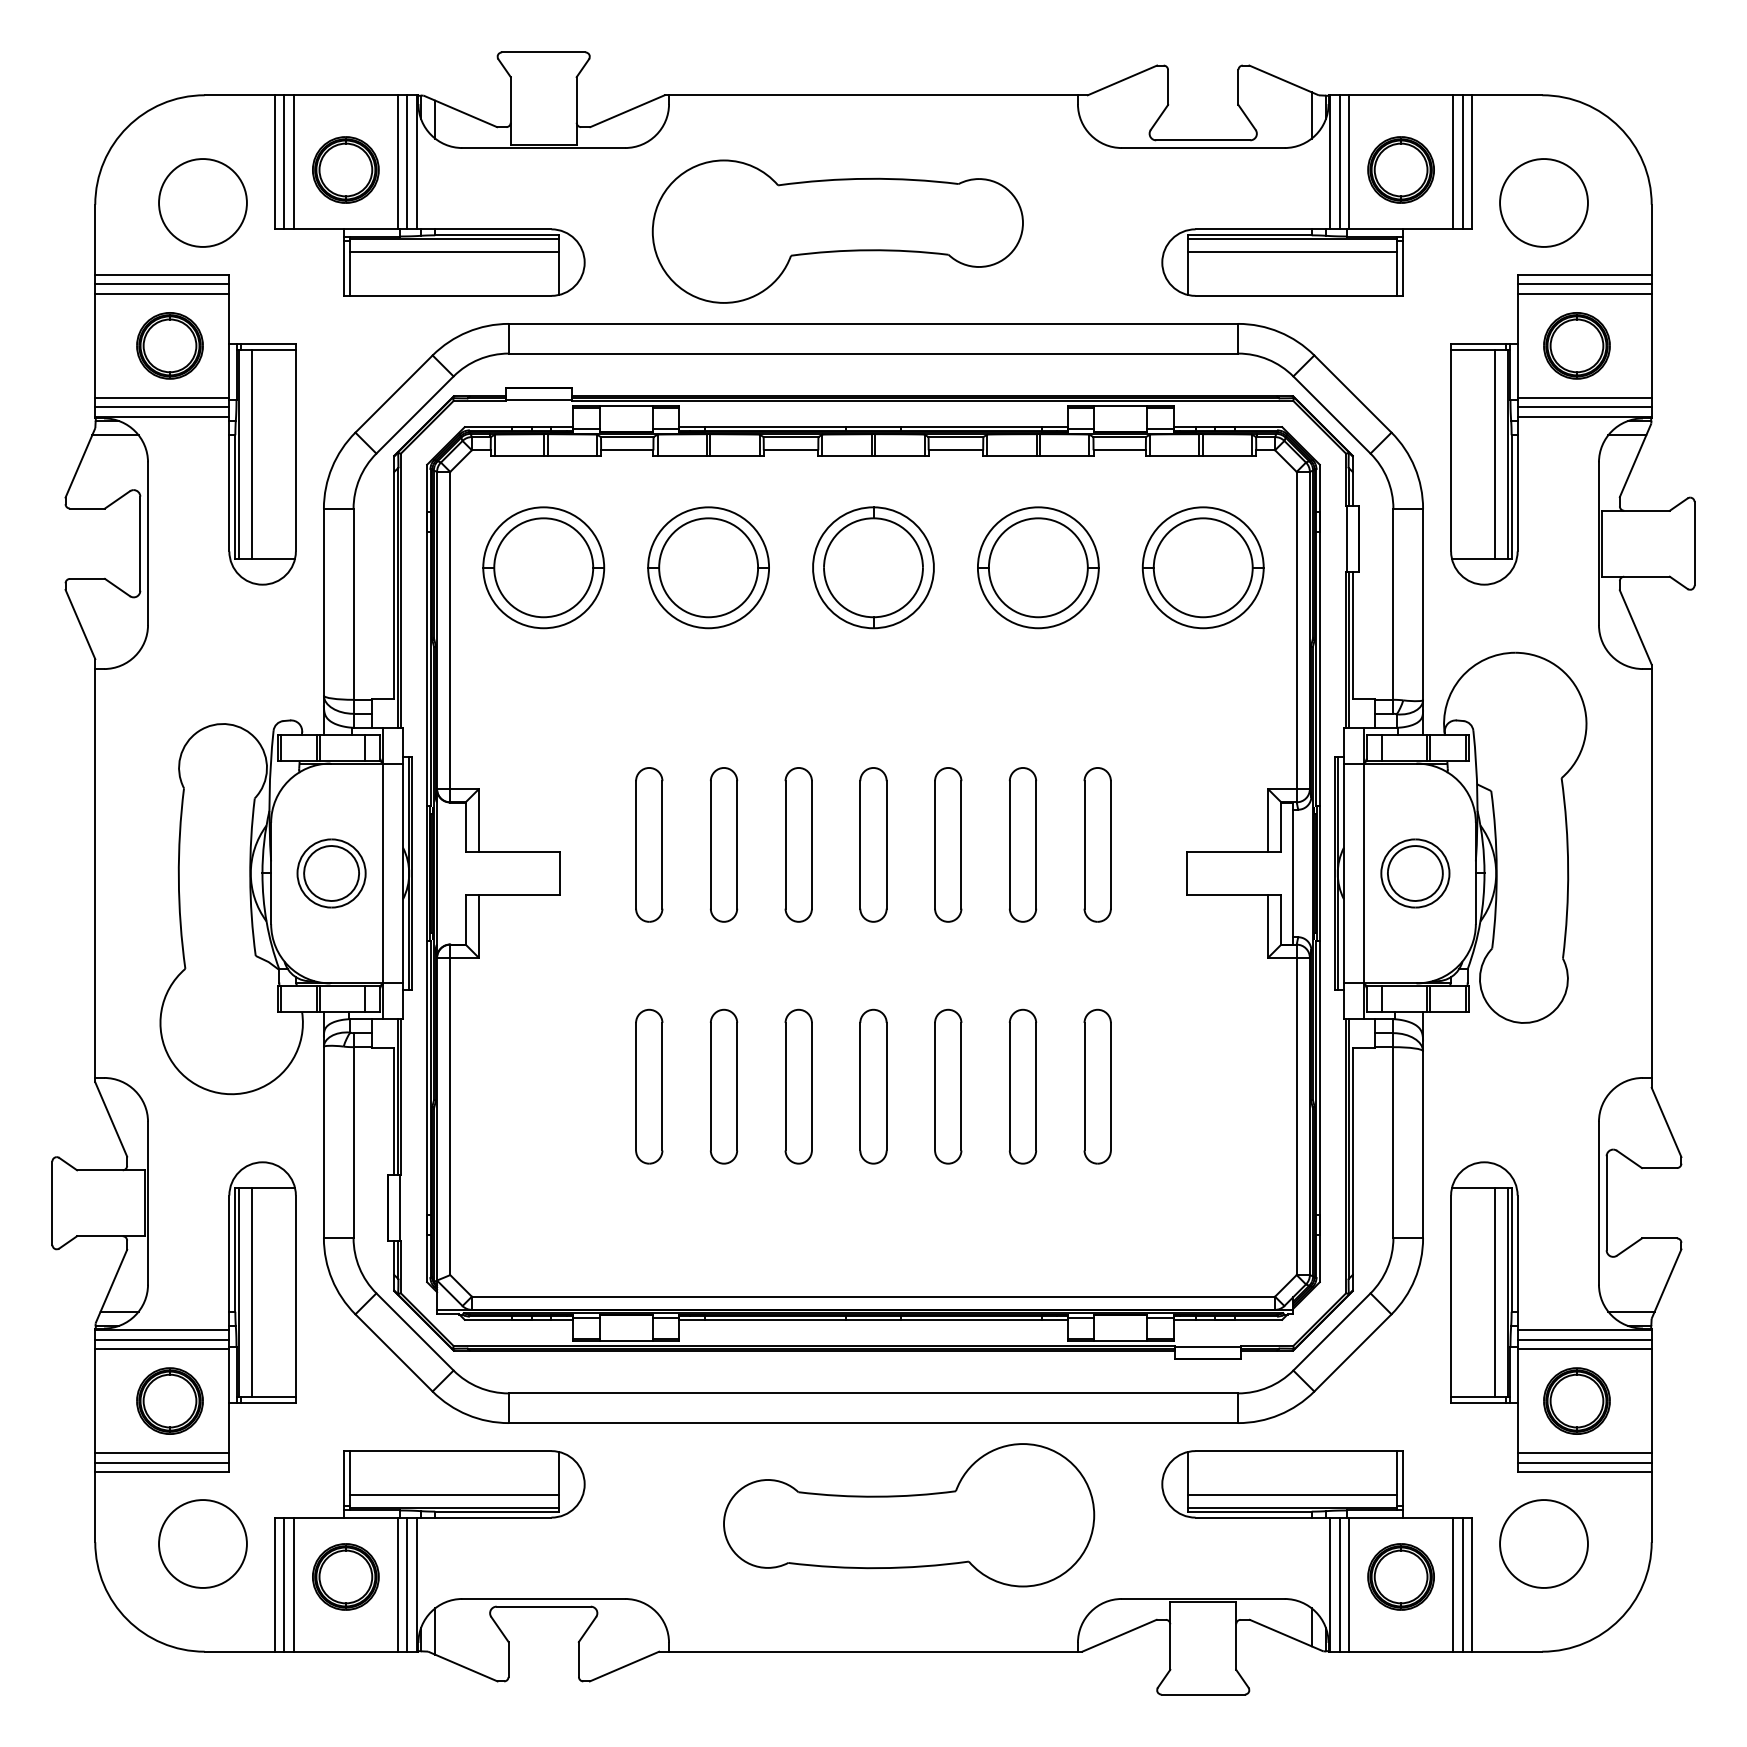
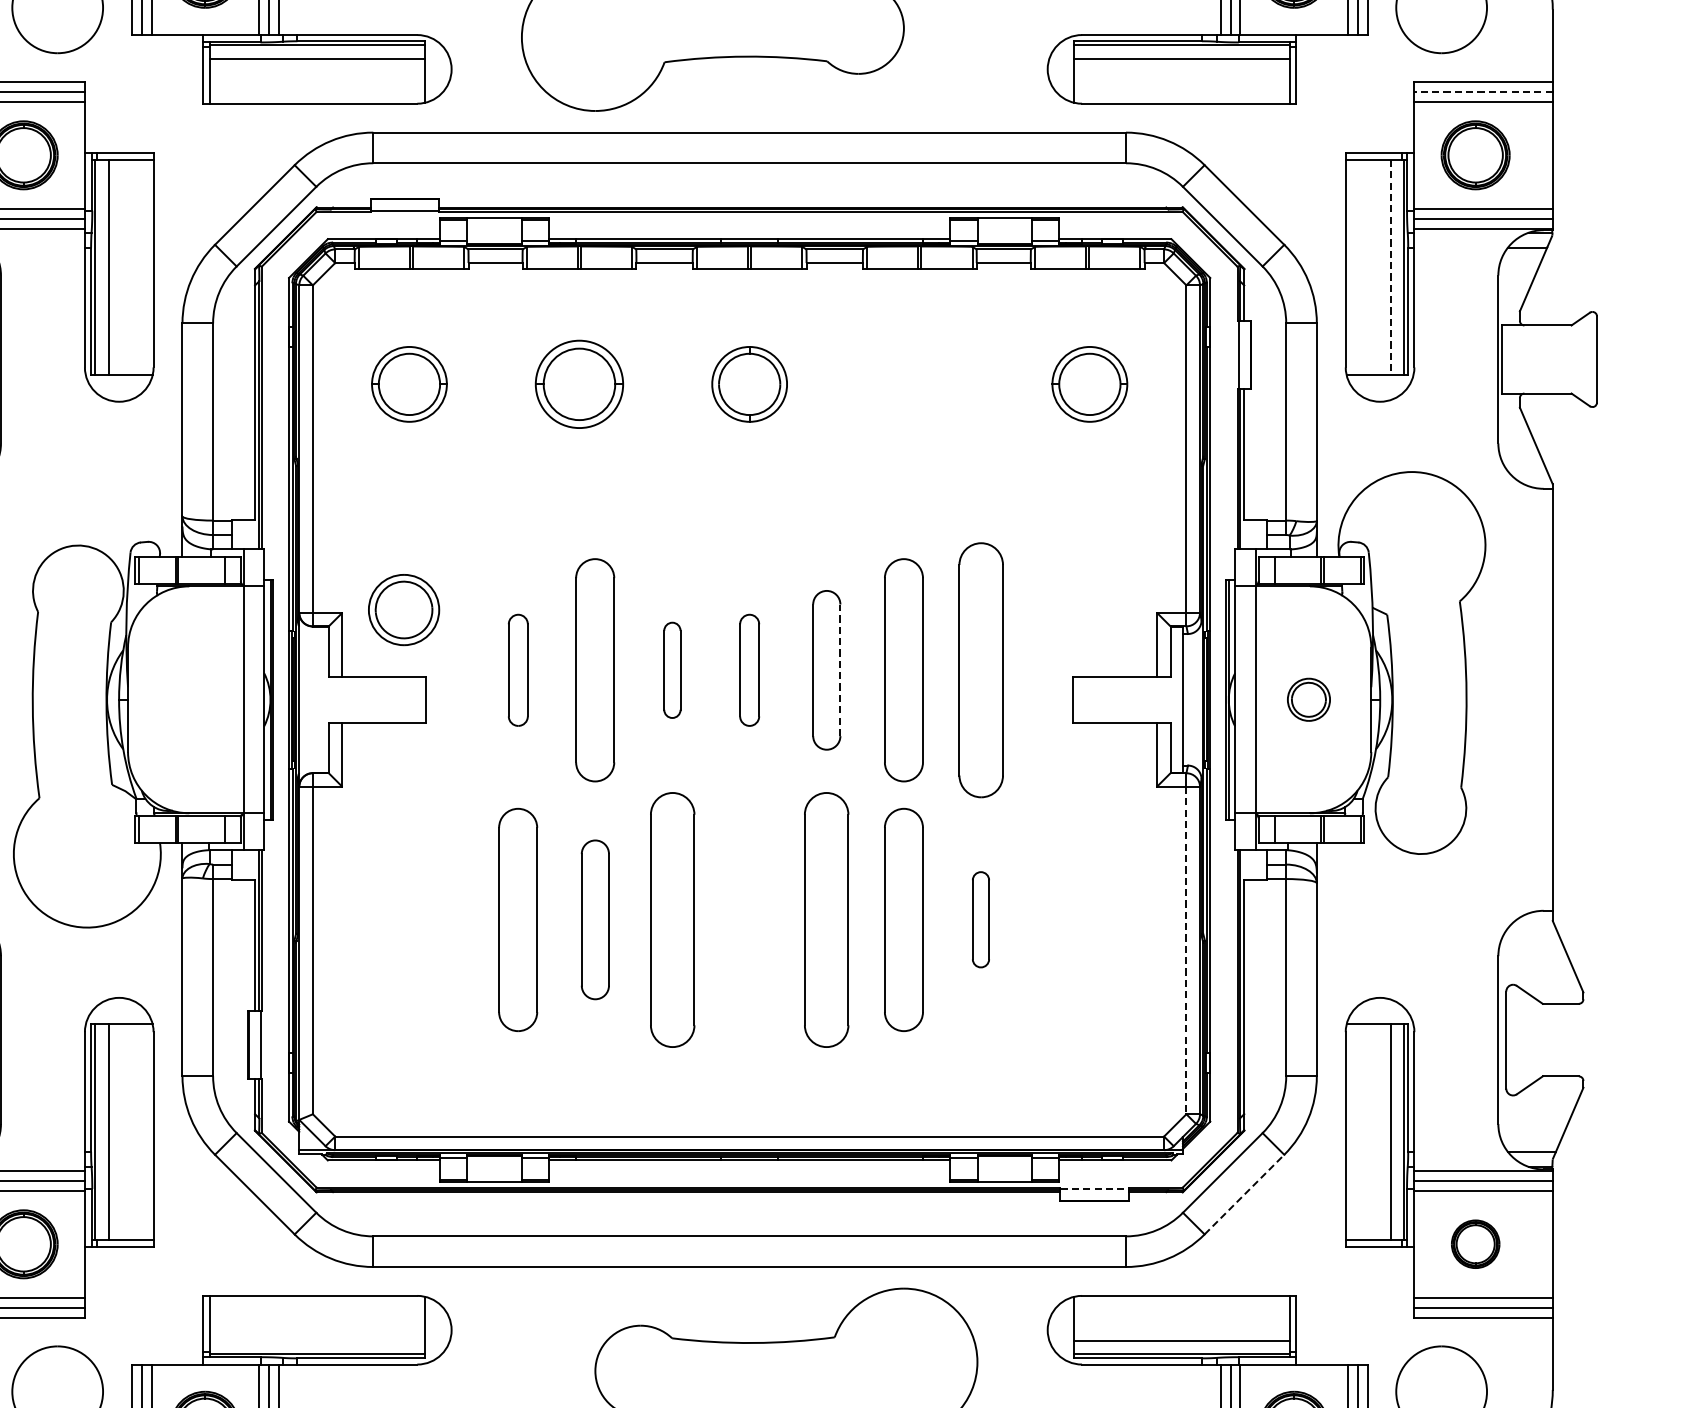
line: (1584, 284) -> (1483, 91), solid -> dashed
line: (1494, 455) -> (1390, 268), solid -> dashed
part: (543, 567) -> (409, 384), size x0.6
part: (708, 567) -> (579, 384), size x0.7
part: (873, 567) -> (749, 384), size x0.6
part: (1038, 567) -> (919, 384), removed
part: (1202, 567) -> (1089, 384), size x0.6
part: (649, 844) -> (518, 669), size x0.7
part: (724, 844) -> (595, 669), size x1.4
part: (798, 844) -> (672, 669), size x0.6
part: (873, 844) -> (749, 669), size x0.7
line: (961, 844) -> (840, 669), solid -> dashed
part: (1022, 844) -> (903, 669), size x1.4
part: (1097, 844) -> (980, 669), size x1.6
part: (331, 873) -> (403, 610), moved
part: (1415, 873) -> (1309, 699), size x0.6
part: (649, 1086) -> (518, 919), size x1.4
part: (798, 1086) -> (672, 919), size x1.6
part: (873, 1086) -> (749, 919), removed
part: (948, 1086) -> (827, 919), size x1.6
part: (1022, 1086) -> (903, 919), size x1.4
part: (1097, 1086) -> (980, 919), size x0.6
line: (1296, 1116) -> (1186, 950), solid -> dashed
line: (1207, 1347) -> (1094, 1188), solid -> dashed
line: (1352, 1352) -> (1244, 1194), solid -> dashed
part: (1576, 1400) -> (1475, 1243), size x0.7
line: (454, 1494) -> (317, 1340), removed

